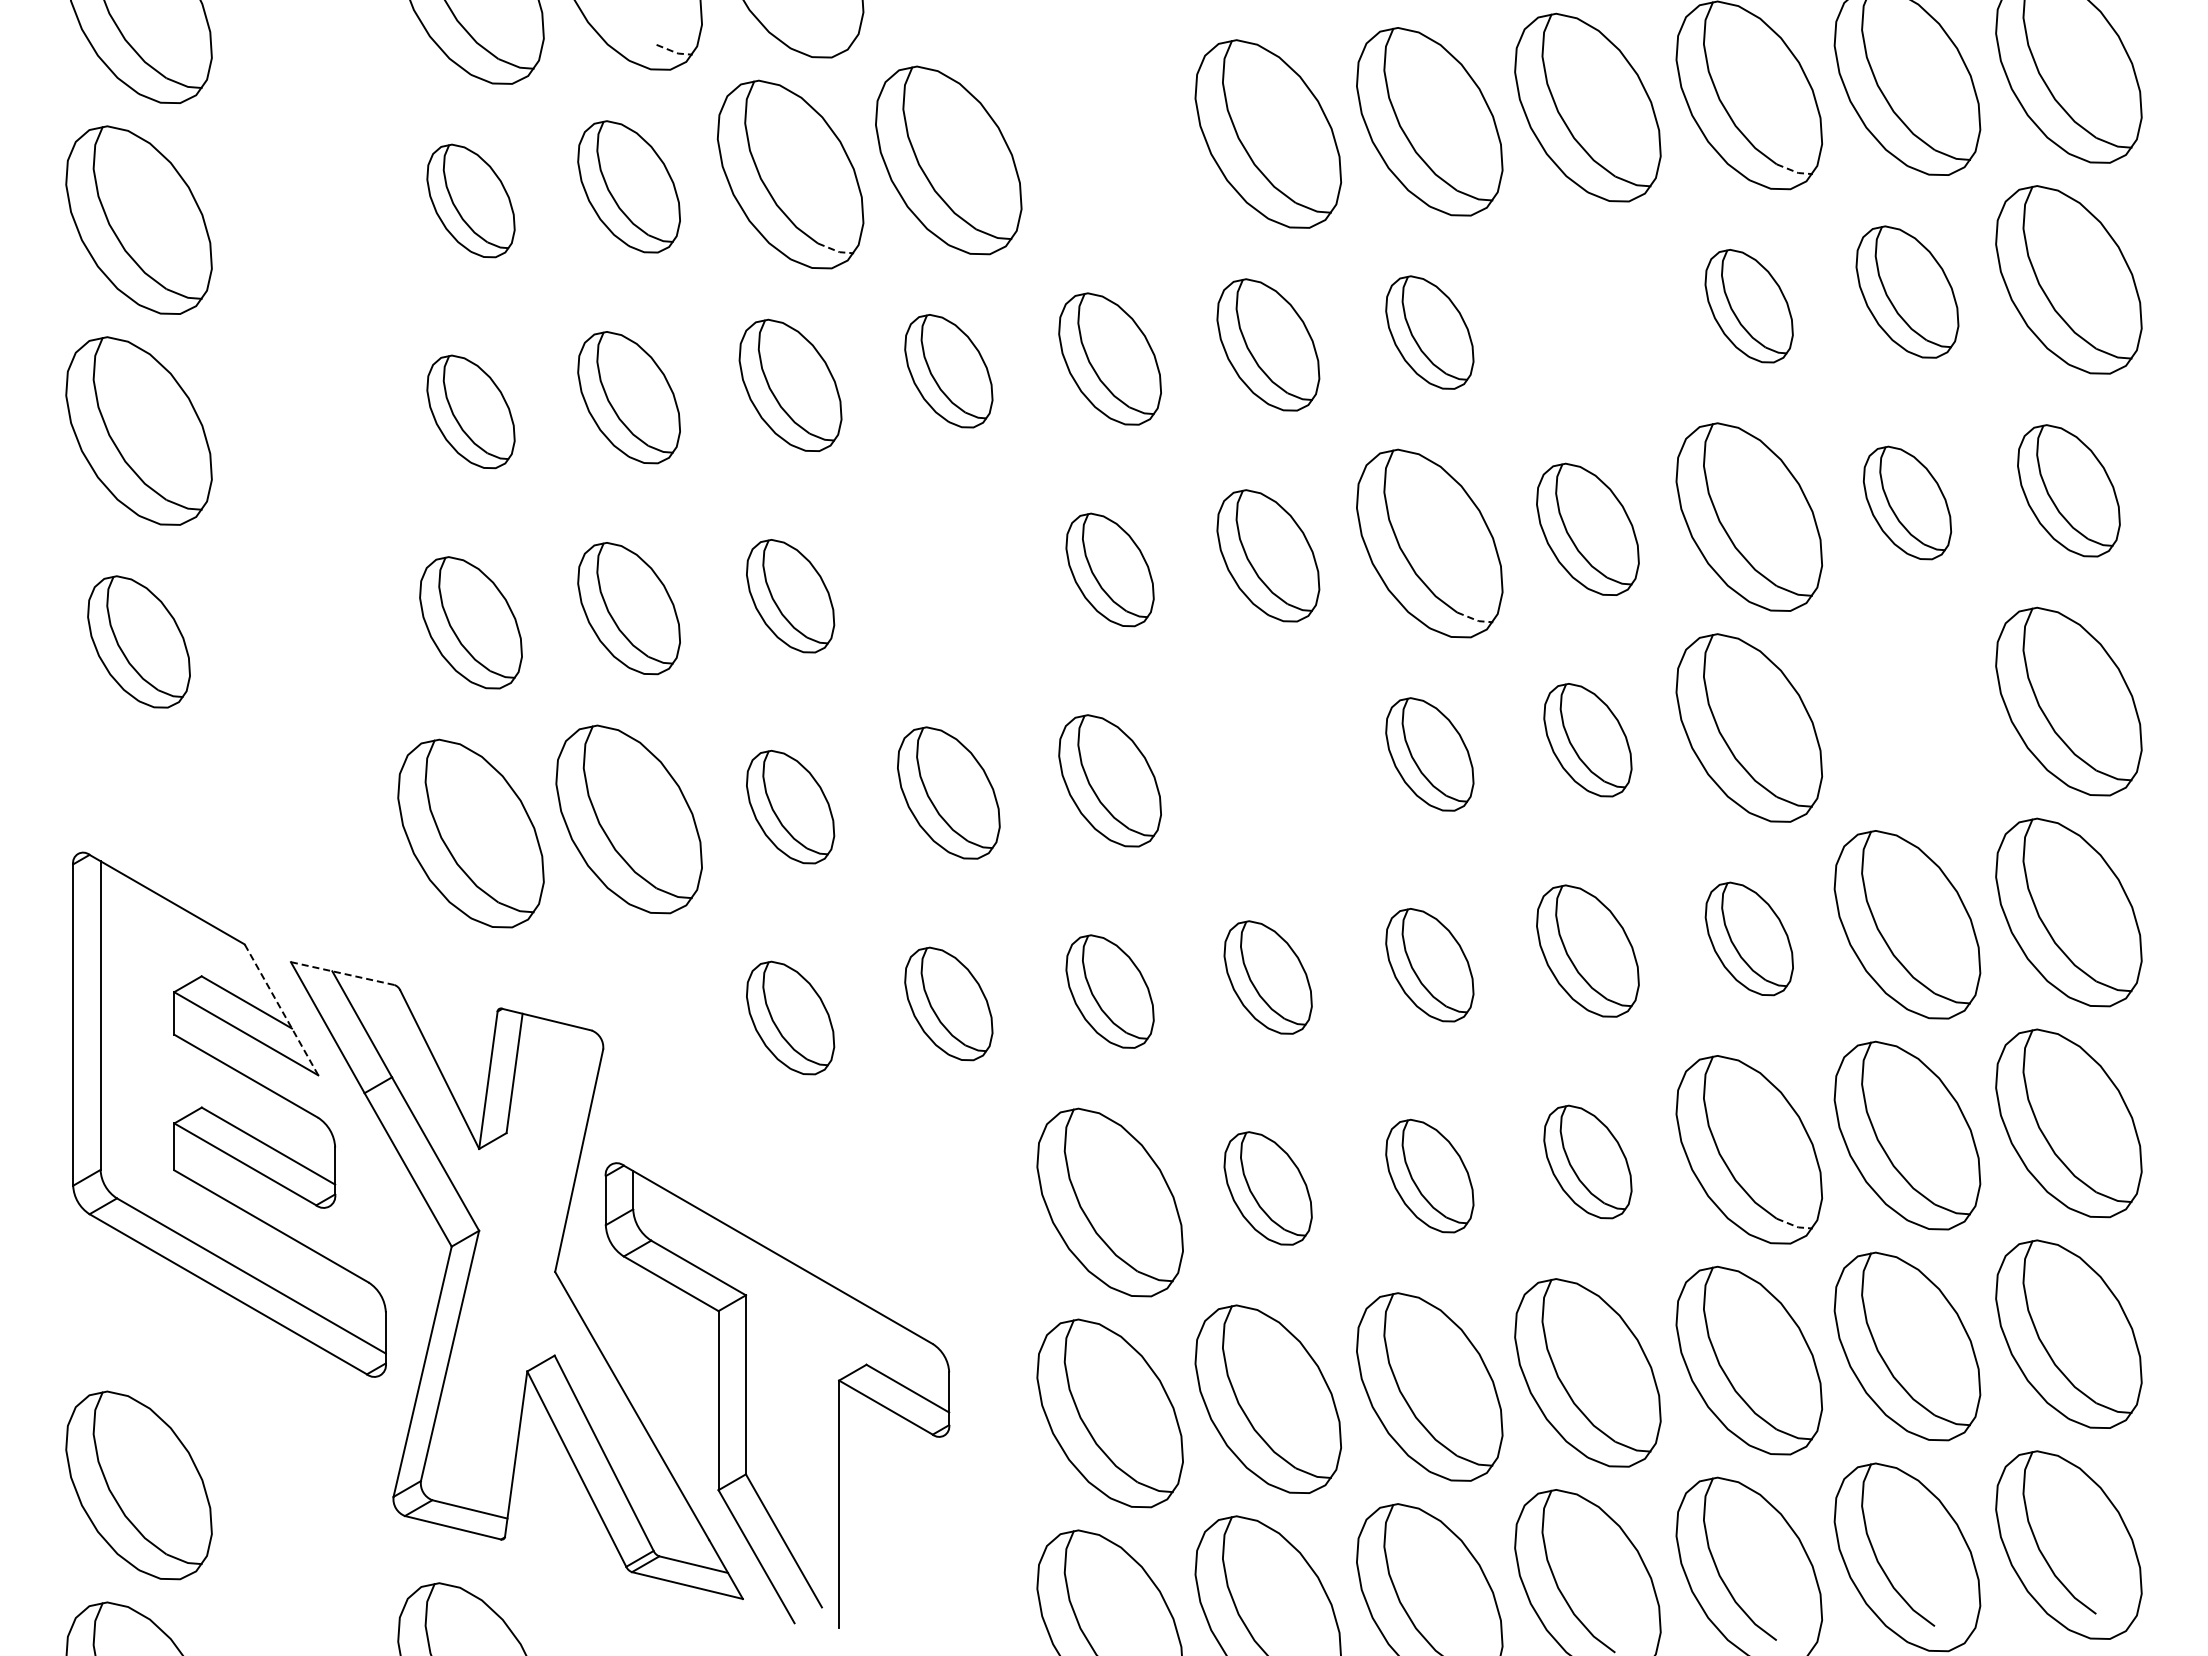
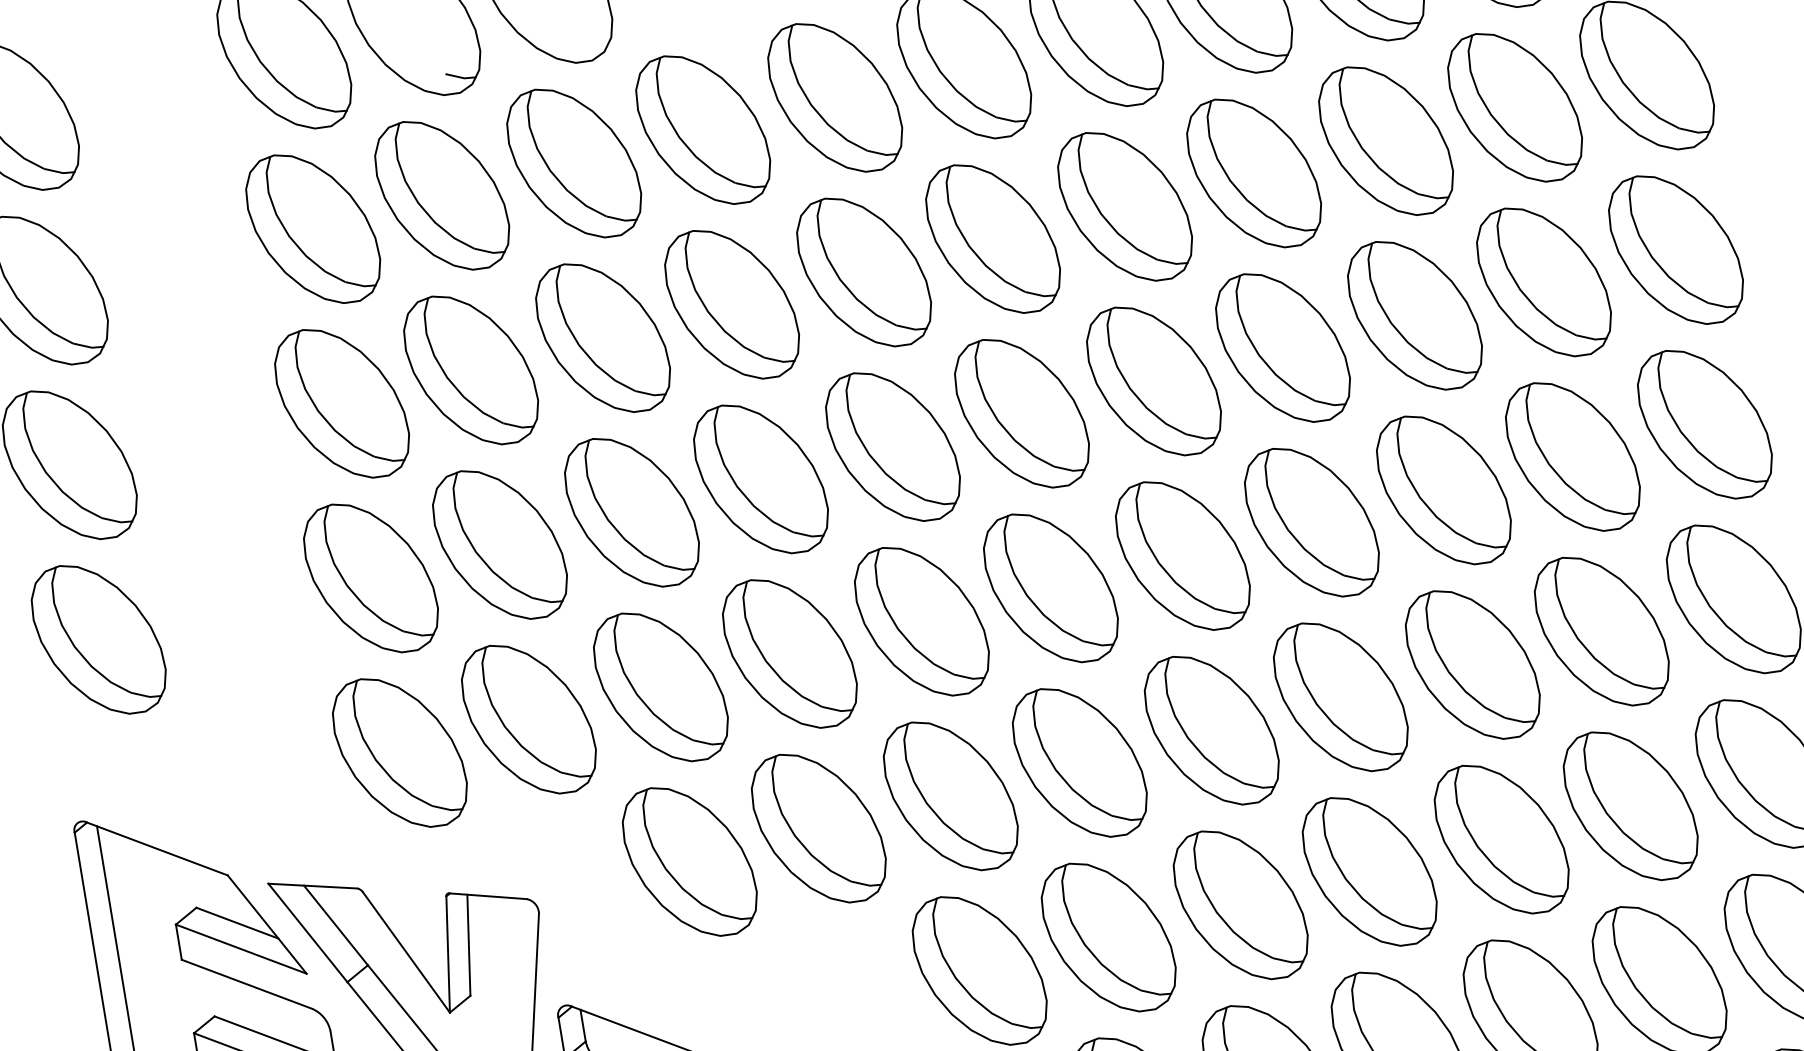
line: (674, 52) -> (461, 77), dashed -> solid
part: (1109, 147) -> (834, 96), added
line: (1794, 171) -> (1405, 22), dashed -> solid
part: (628, 186) -> (441, 195), size x1.43
part: (470, 200) -> (312, 228), size x1.67
line: (835, 250) -> (621, 219), dashed -> solid
part: (1907, 291) -> (1515, 106), size x1.43
part: (1748, 305) -> (1385, 140), size x1.67
part: (1587, 318) -> (1253, 173), added
part: (1429, 332) -> (1124, 206), size x1.67
part: (1268, 344) -> (993, 238), size x1.43
part: (1109, 358) -> (863, 271), size x1.43
part: (948, 370) -> (731, 303), size x1.67
part: (790, 385) -> (603, 337), size x1.43
part: (628, 397) -> (470, 369), size x1.43
part: (470, 411) -> (341, 403), size x1.67
part: (2068, 490) -> (1675, 249), size x1.43
part: (1907, 502) -> (1544, 281), size x1.67
part: (1587, 529) -> (1282, 347), size x1.43
part: (1268, 555) -> (1022, 413), size x1.43
part: (1109, 569) -> (892, 446), size x1.67
part: (948, 581) -> (760, 478), added
part: (790, 595) -> (631, 511), size x1.67
part: (628, 608) -> (499, 544), size x1.43
line: (1475, 619) -> (1202, 437), dashed -> solid
part: (470, 622) -> (370, 577), size x1.43
part: (138, 641) -> (98, 639), size x1.43
part: (1907, 713) -> (1572, 456), added
part: (1587, 739) -> (1311, 521), size x1.67
part: (1429, 754) -> (1182, 555), size x1.67
part: (1268, 766) -> (1051, 587), added
part: (1109, 780) -> (921, 621), size x1.43
part: (948, 792) -> (789, 653), size x1.43
part: (790, 806) -> (660, 686), size x1.67
part: (1749, 938) -> (1472, 664), size x1.67
part: (1587, 950) -> (1340, 696), size x1.43
part: (1429, 964) -> (1211, 729), size x1.67
line: (342, 973) -> (312, 886), dashed -> solid
part: (1267, 977) -> (1079, 762), size x1.67
part: (1109, 991) -> (950, 795), size x1.67
part: (948, 1003) -> (818, 827), size x1.67
line: (281, 1009) -> (267, 924), dashed -> solid
part: (790, 1017) -> (689, 861), size x1.67
part: (1587, 1161) -> (1369, 871), size x1.67
part: (1429, 1175) -> (1240, 904), size x1.67
part: (1267, 1188) -> (1108, 937), size x1.67
line: (1794, 1225) -> (1549, 895), dashed -> solid

